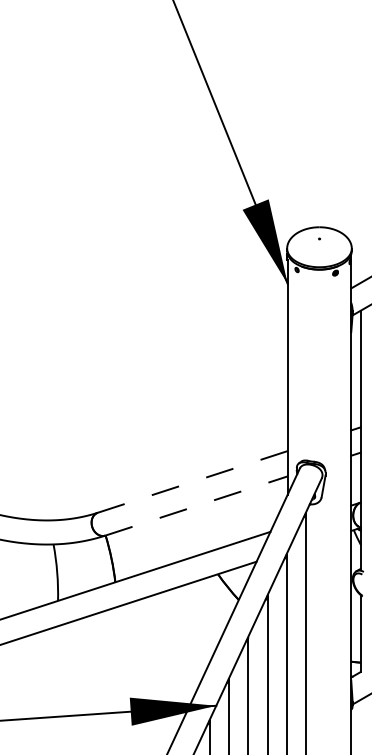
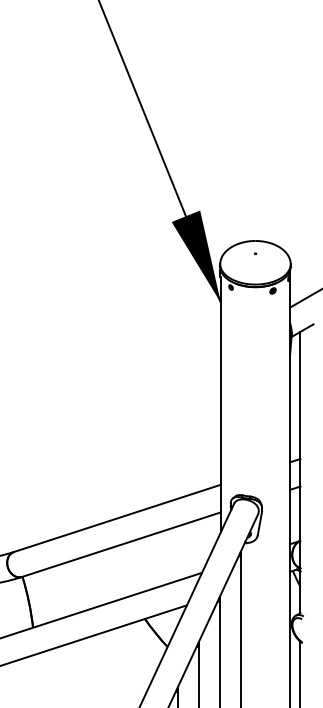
line: (192, 481) -> (117, 517), dashed -> solid
line: (196, 506) -> (121, 545), dashed -> solid

